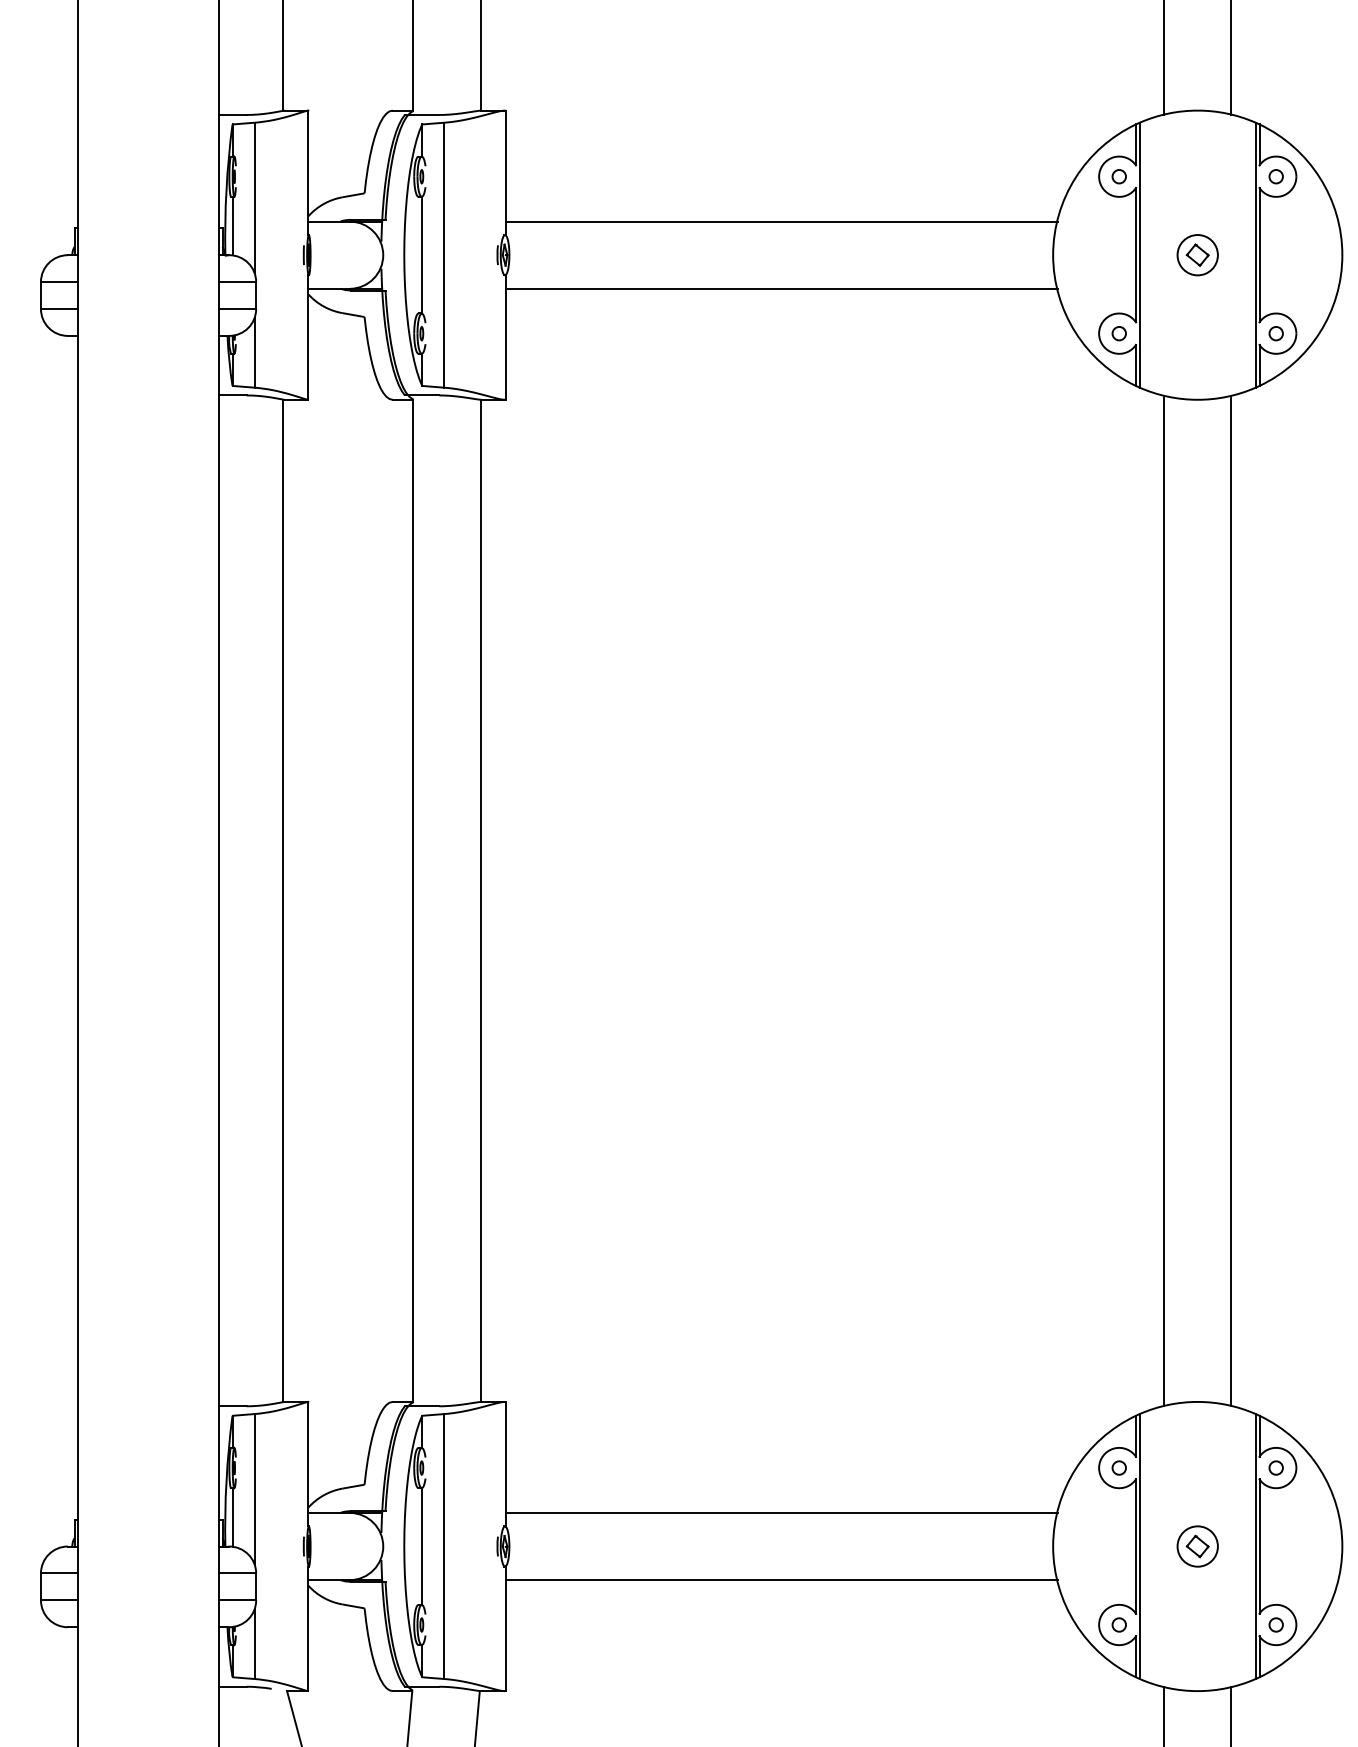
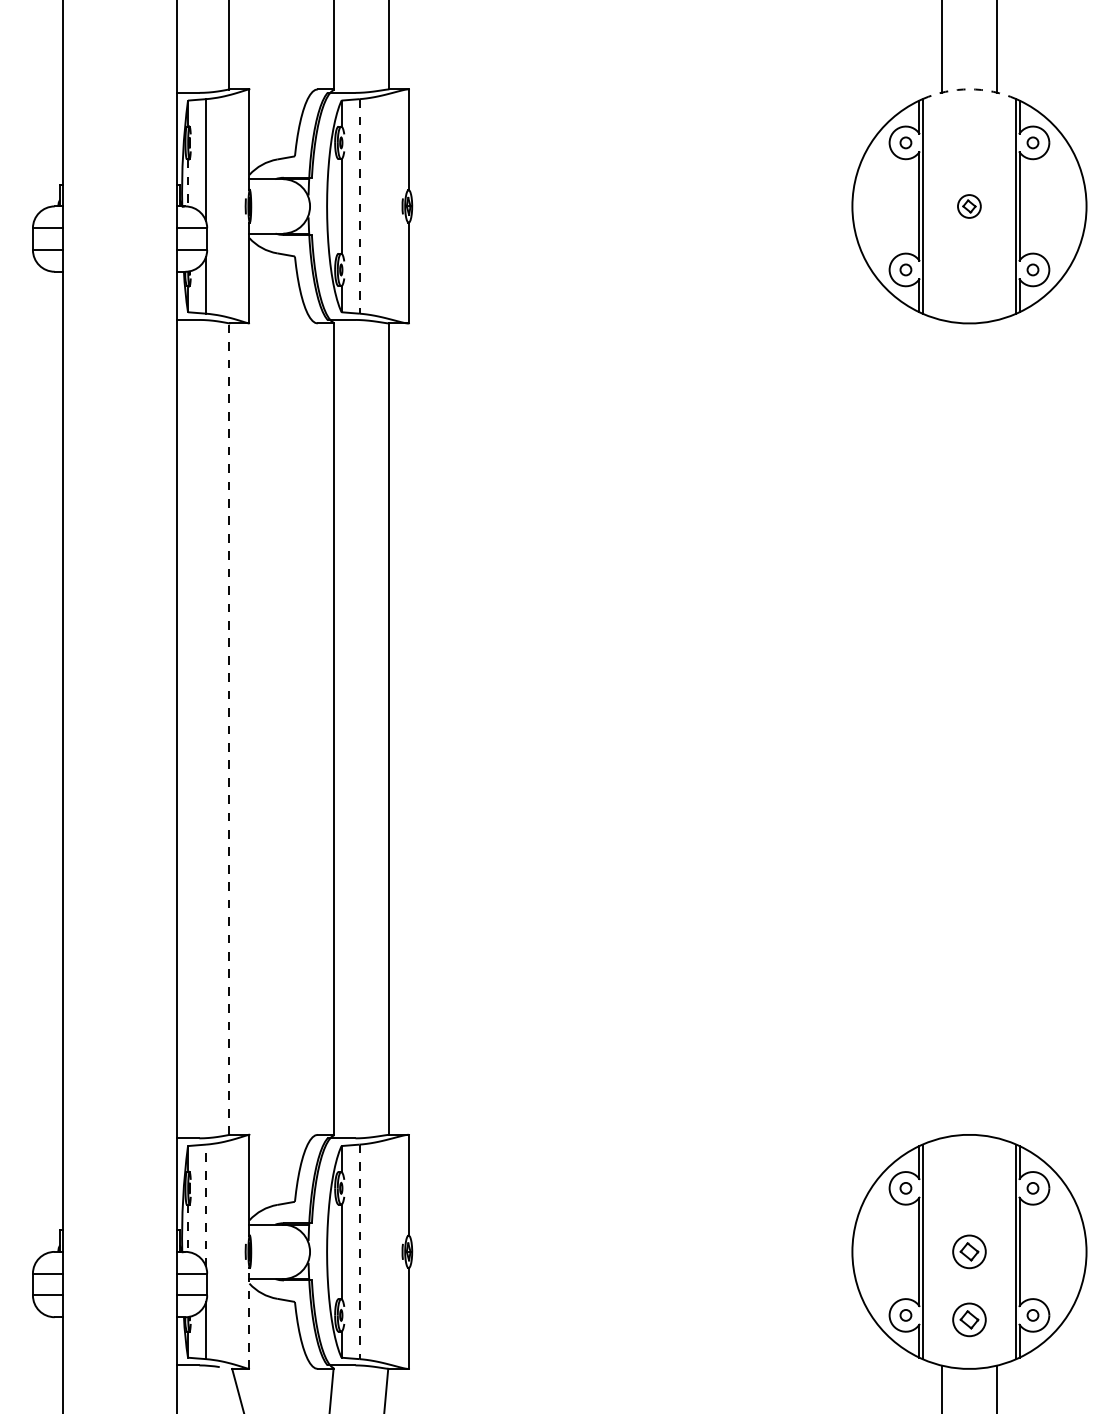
arc: (1197, 110) -> (969, 89), solid -> dashed
line: (781, 221) -> (632, 179), removed
line: (232, 226) -> (188, 183), solid -> dashed
line: (444, 255) -> (359, 206), solid -> dashed
part: (1197, 255) -> (969, 206), size x0.7
line: (781, 288) -> (632, 233), removed
line: (283, 900) -> (229, 728), solid -> dashed
line: (1164, 900) -> (942, 728), removed
line: (1231, 900) -> (996, 728), removed
line: (254, 1488) -> (205, 1204), solid -> dashed
line: (781, 1512) -> (632, 1224), removed
line: (232, 1517) -> (188, 1228), solid -> dashed
line: (444, 1547) -> (359, 1252), solid -> dashed
line: (781, 1580) -> (632, 1279), removed
line: (308, 1628) -> (249, 1318), solid -> dashed
part: (1197, 1630) -> (969, 1319), added

